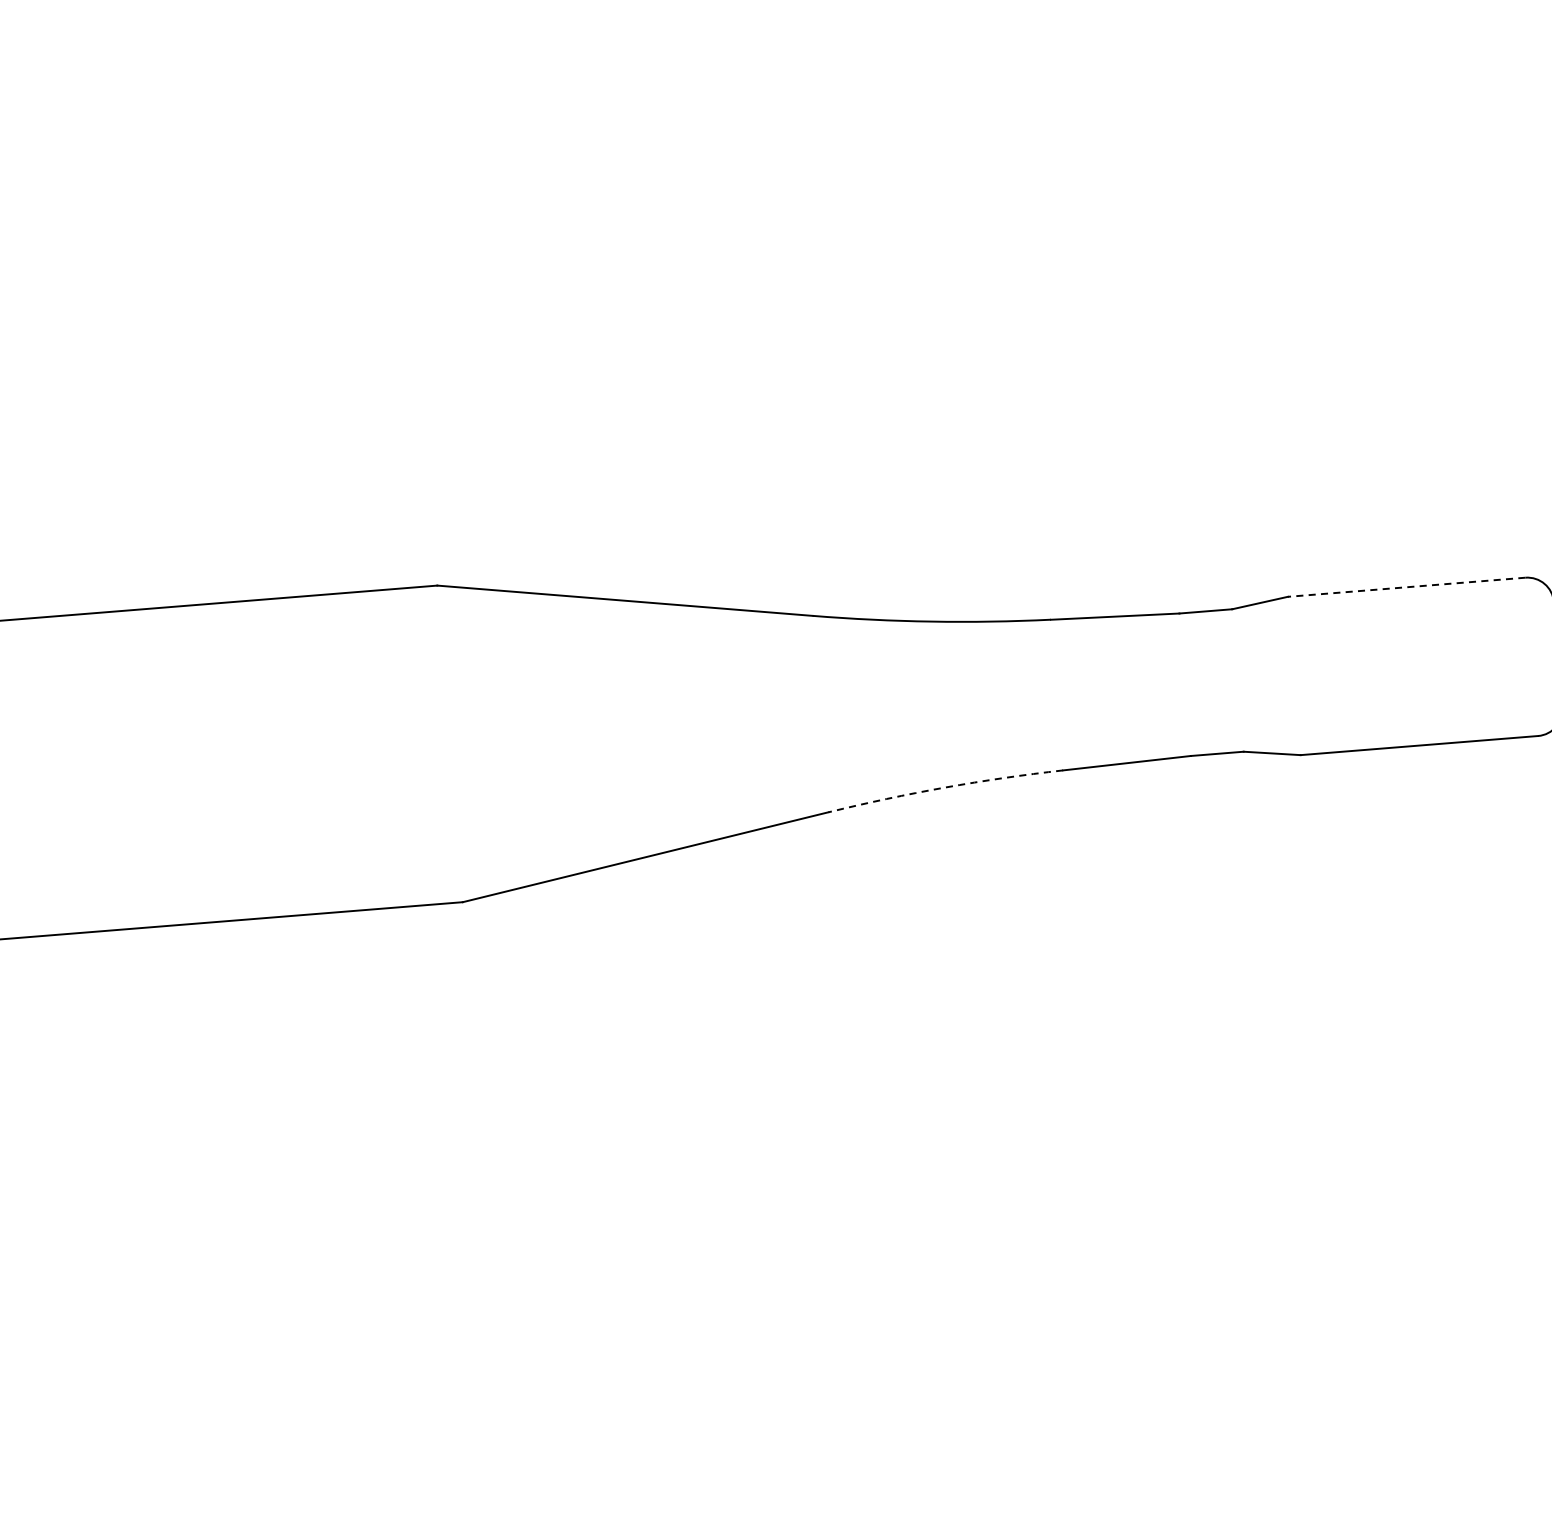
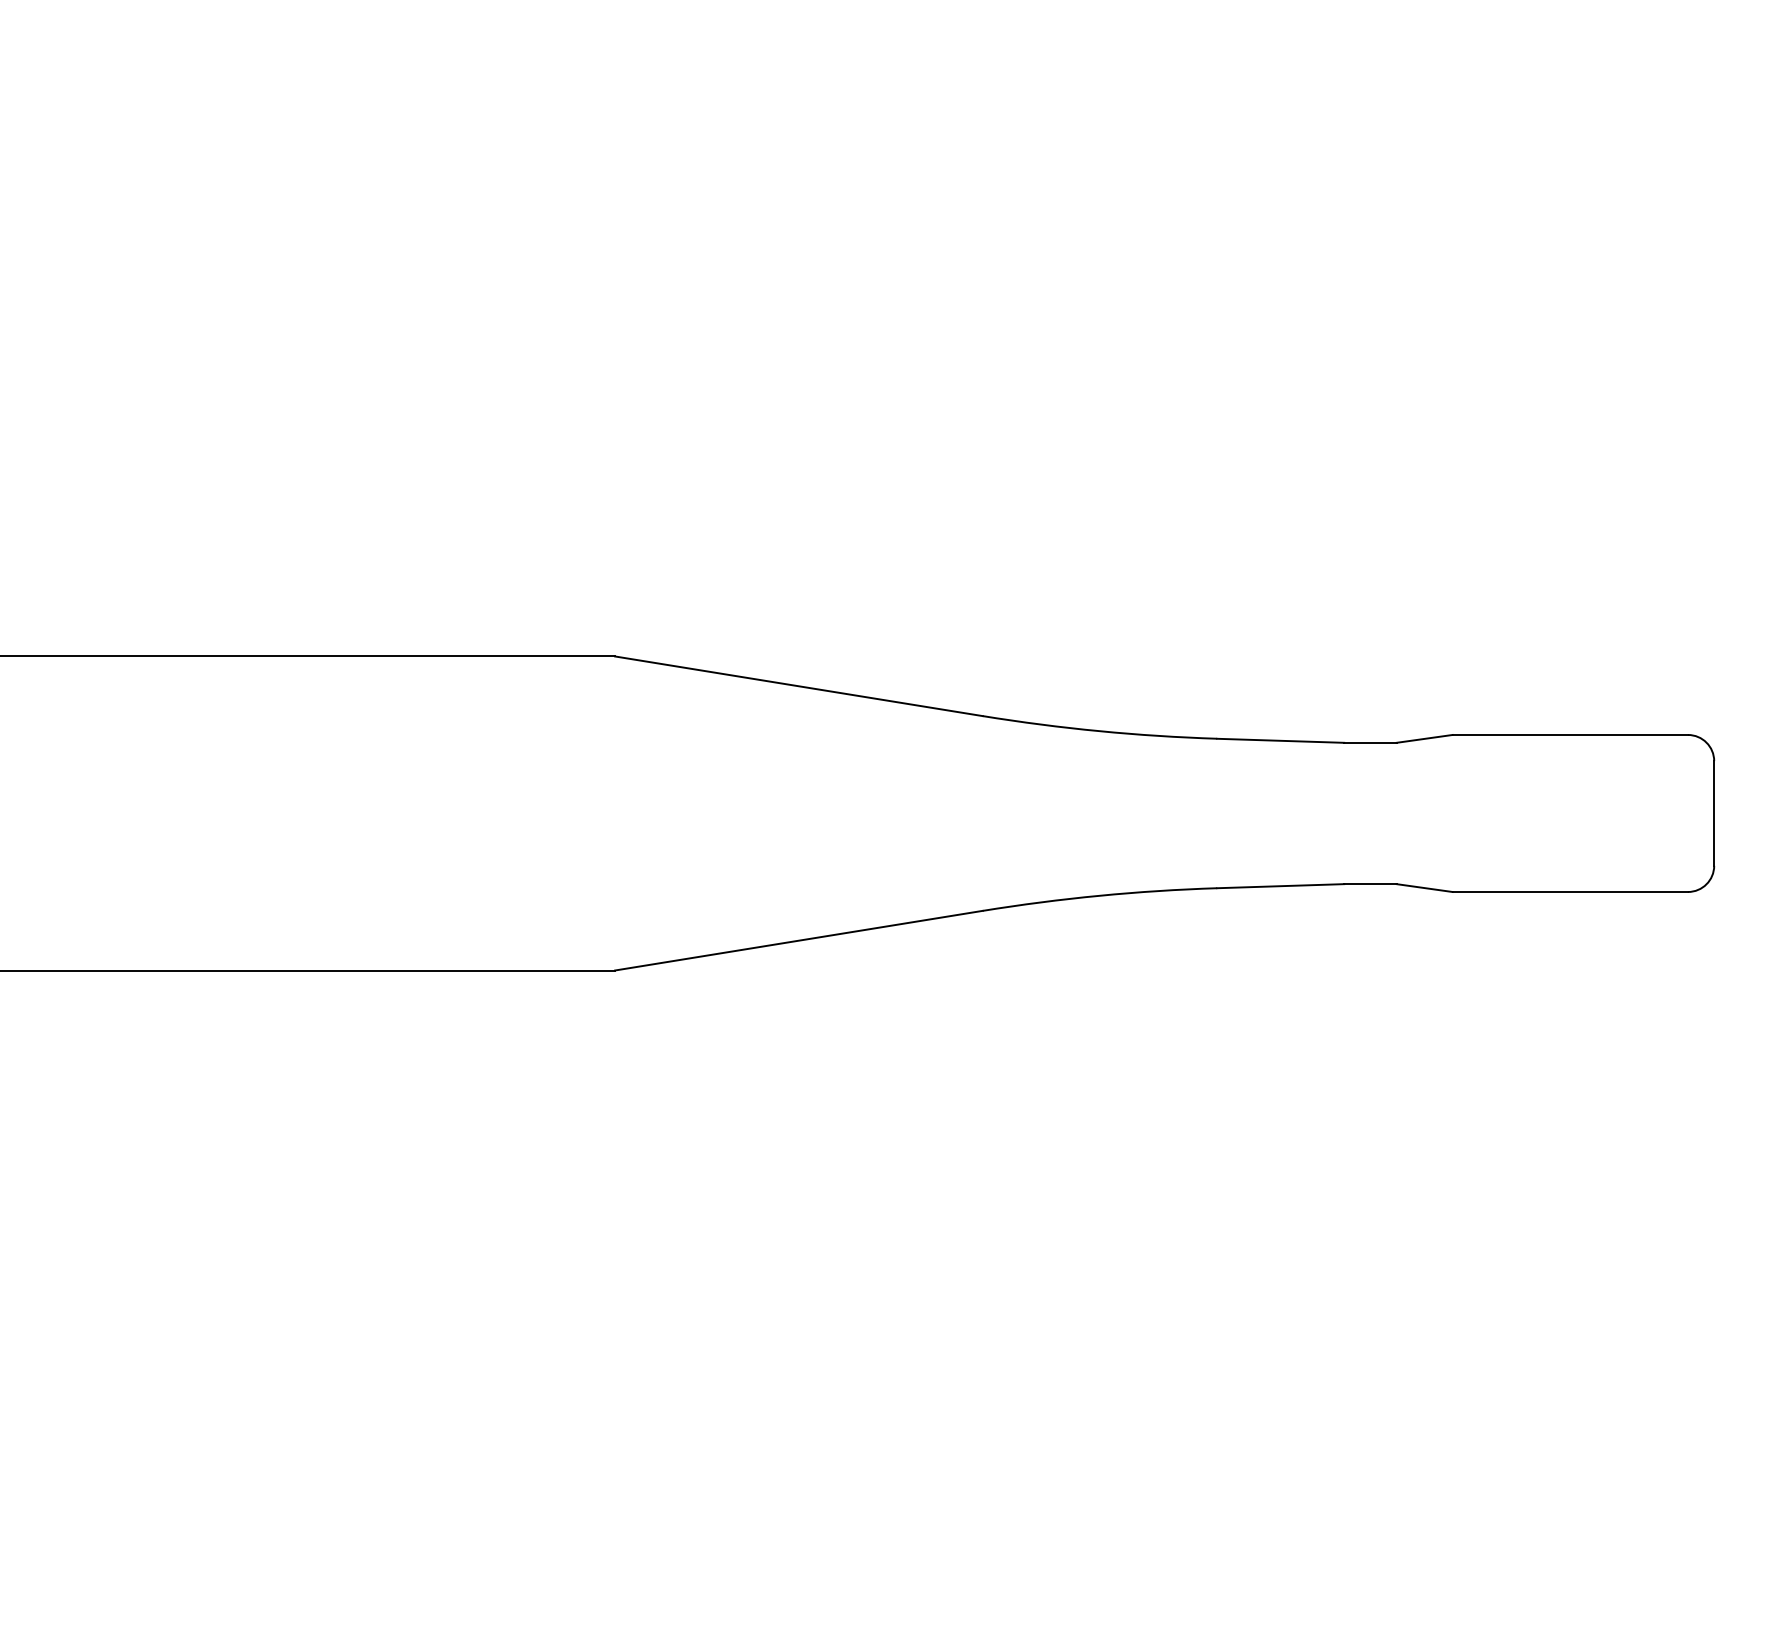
line: (1406, 586) -> (1570, 734), dashed -> solid
arc: (945, 787) -> (1099, 895), dashed -> solid

